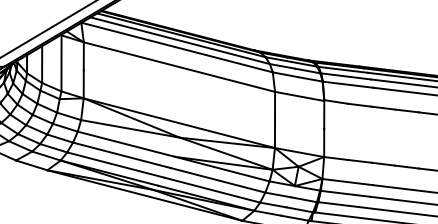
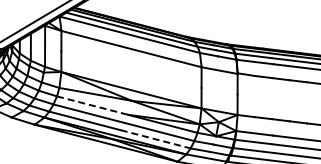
line: (126, 144) -> (92, 105), solid -> dashed
line: (213, 190) -> (156, 139), solid -> dashed

